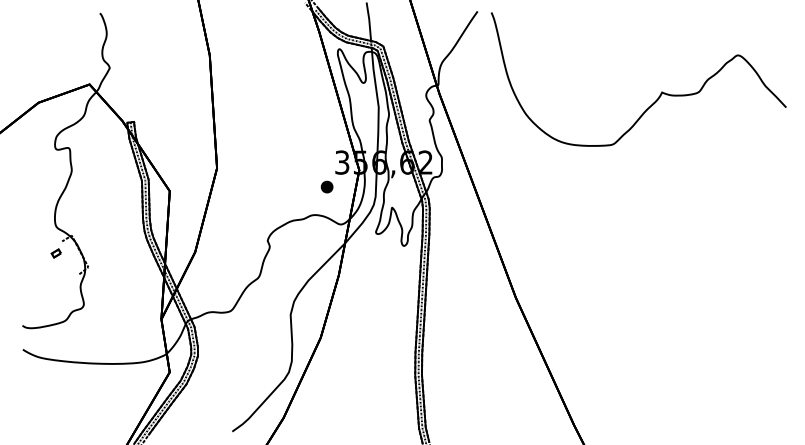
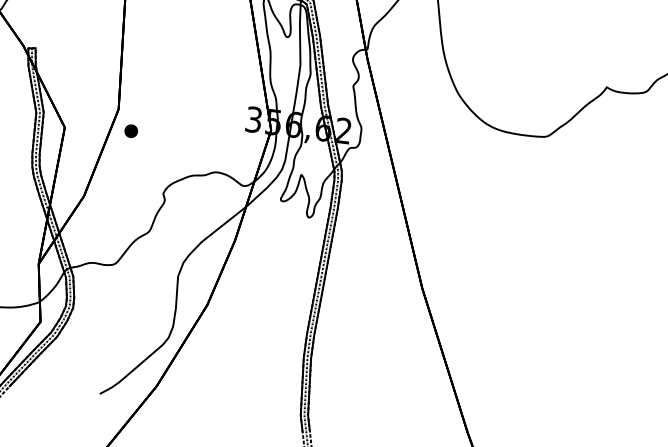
part: (326, 186) -> (130, 130), moved

